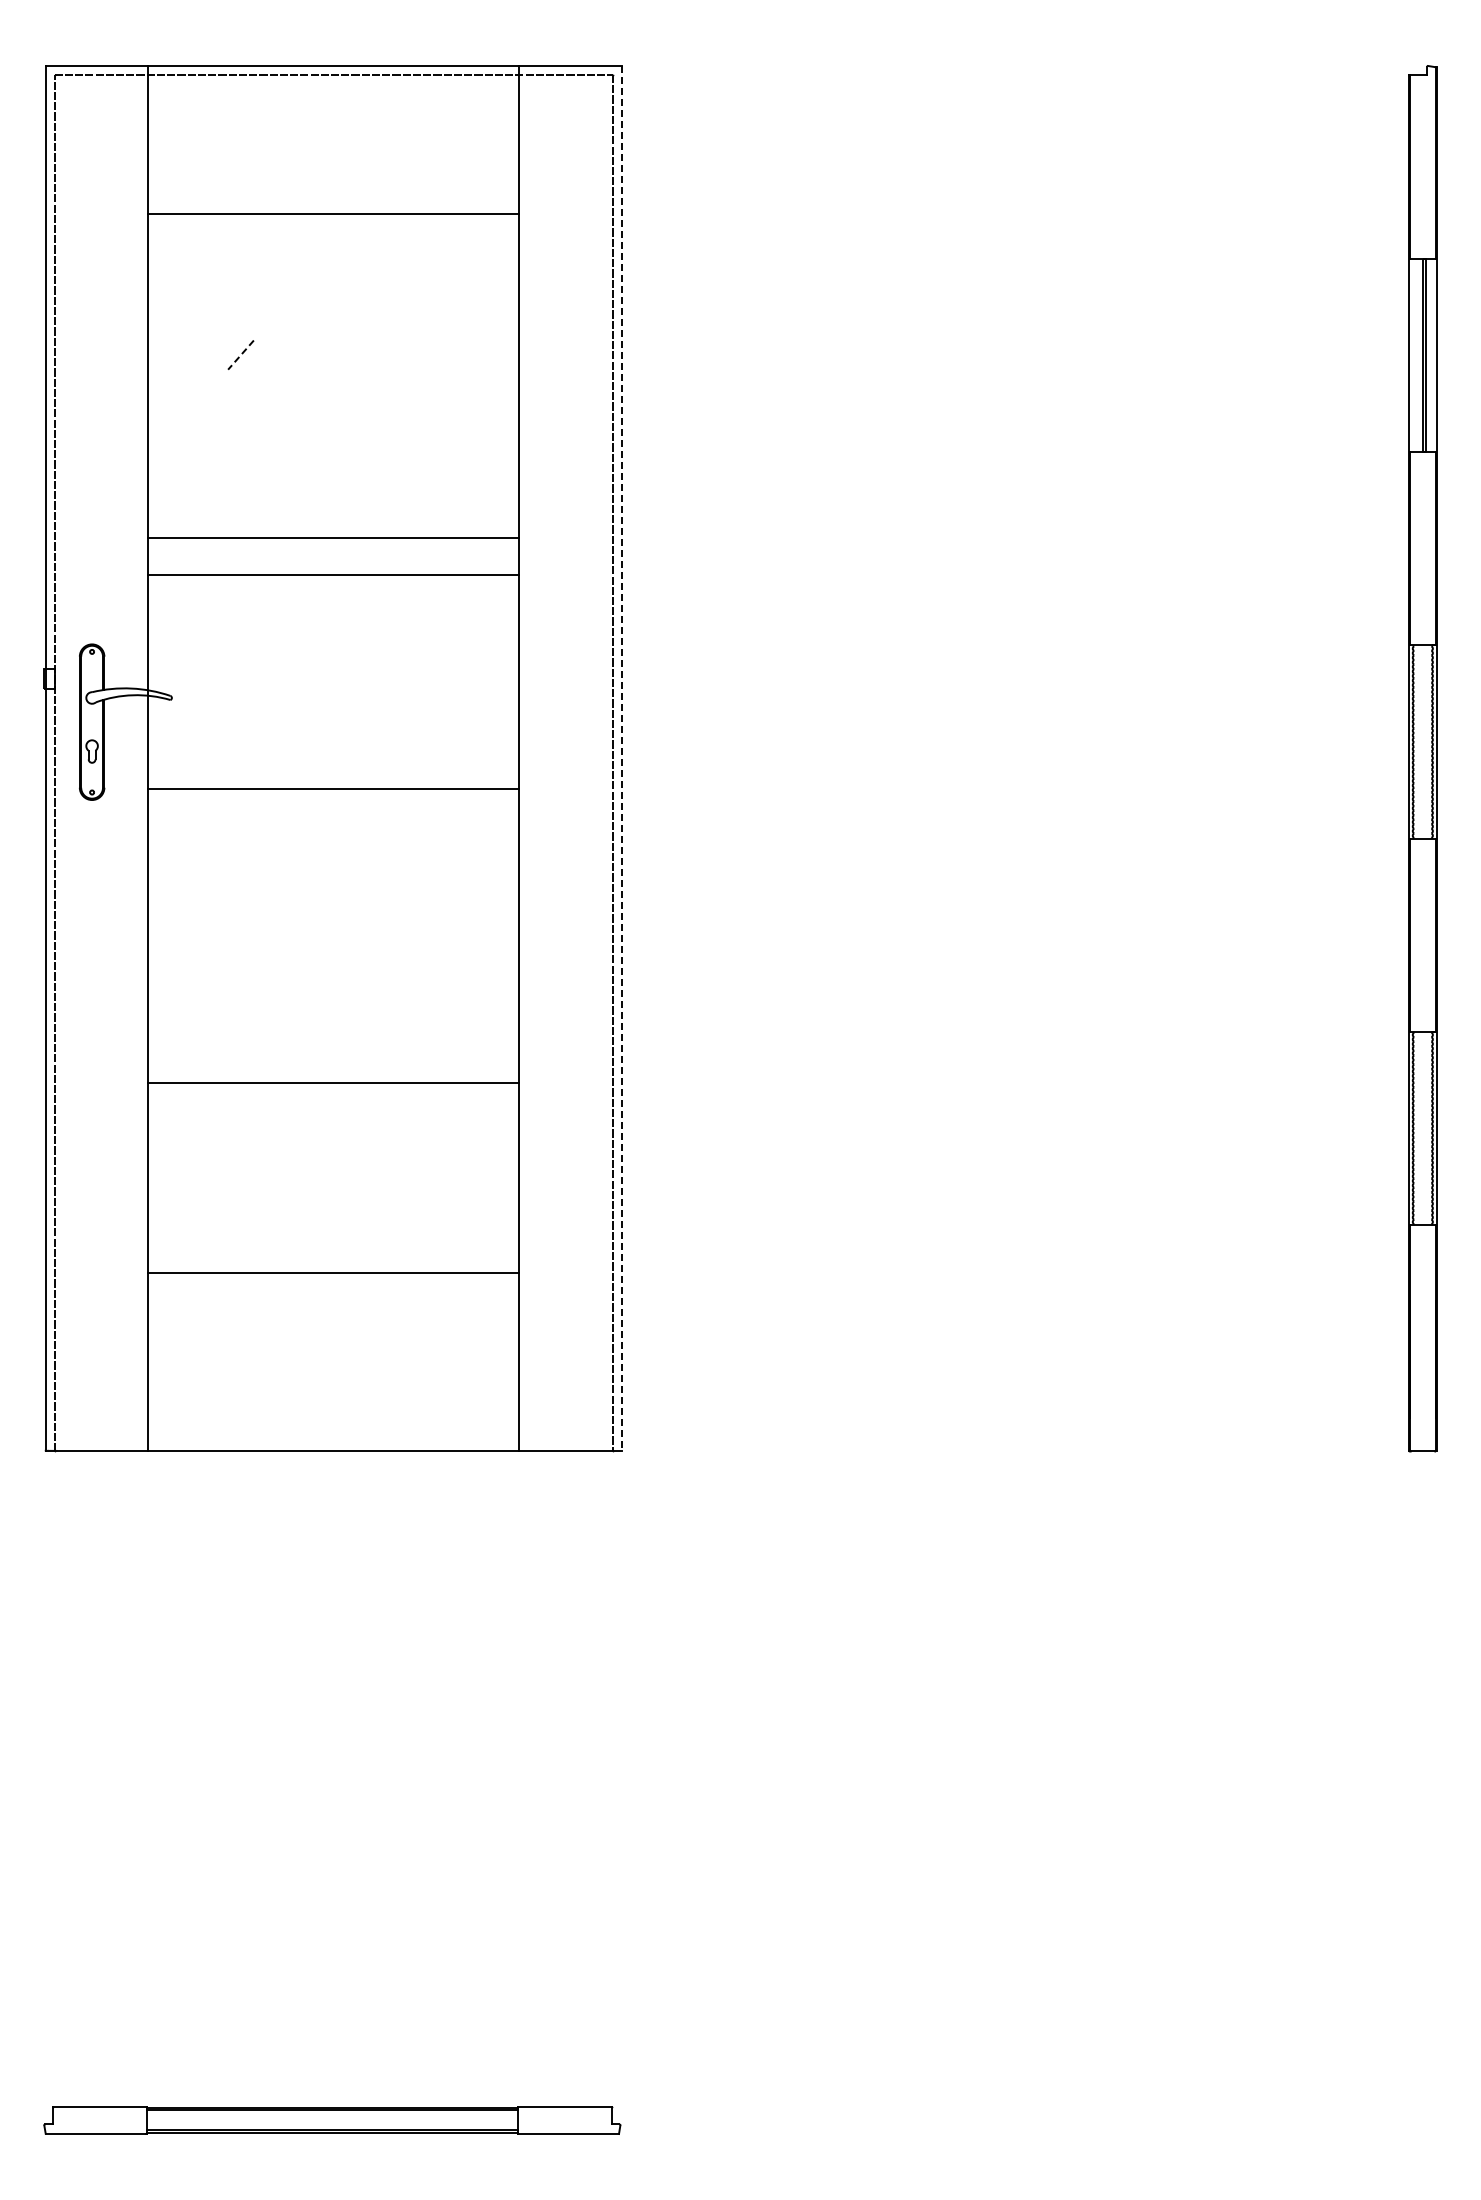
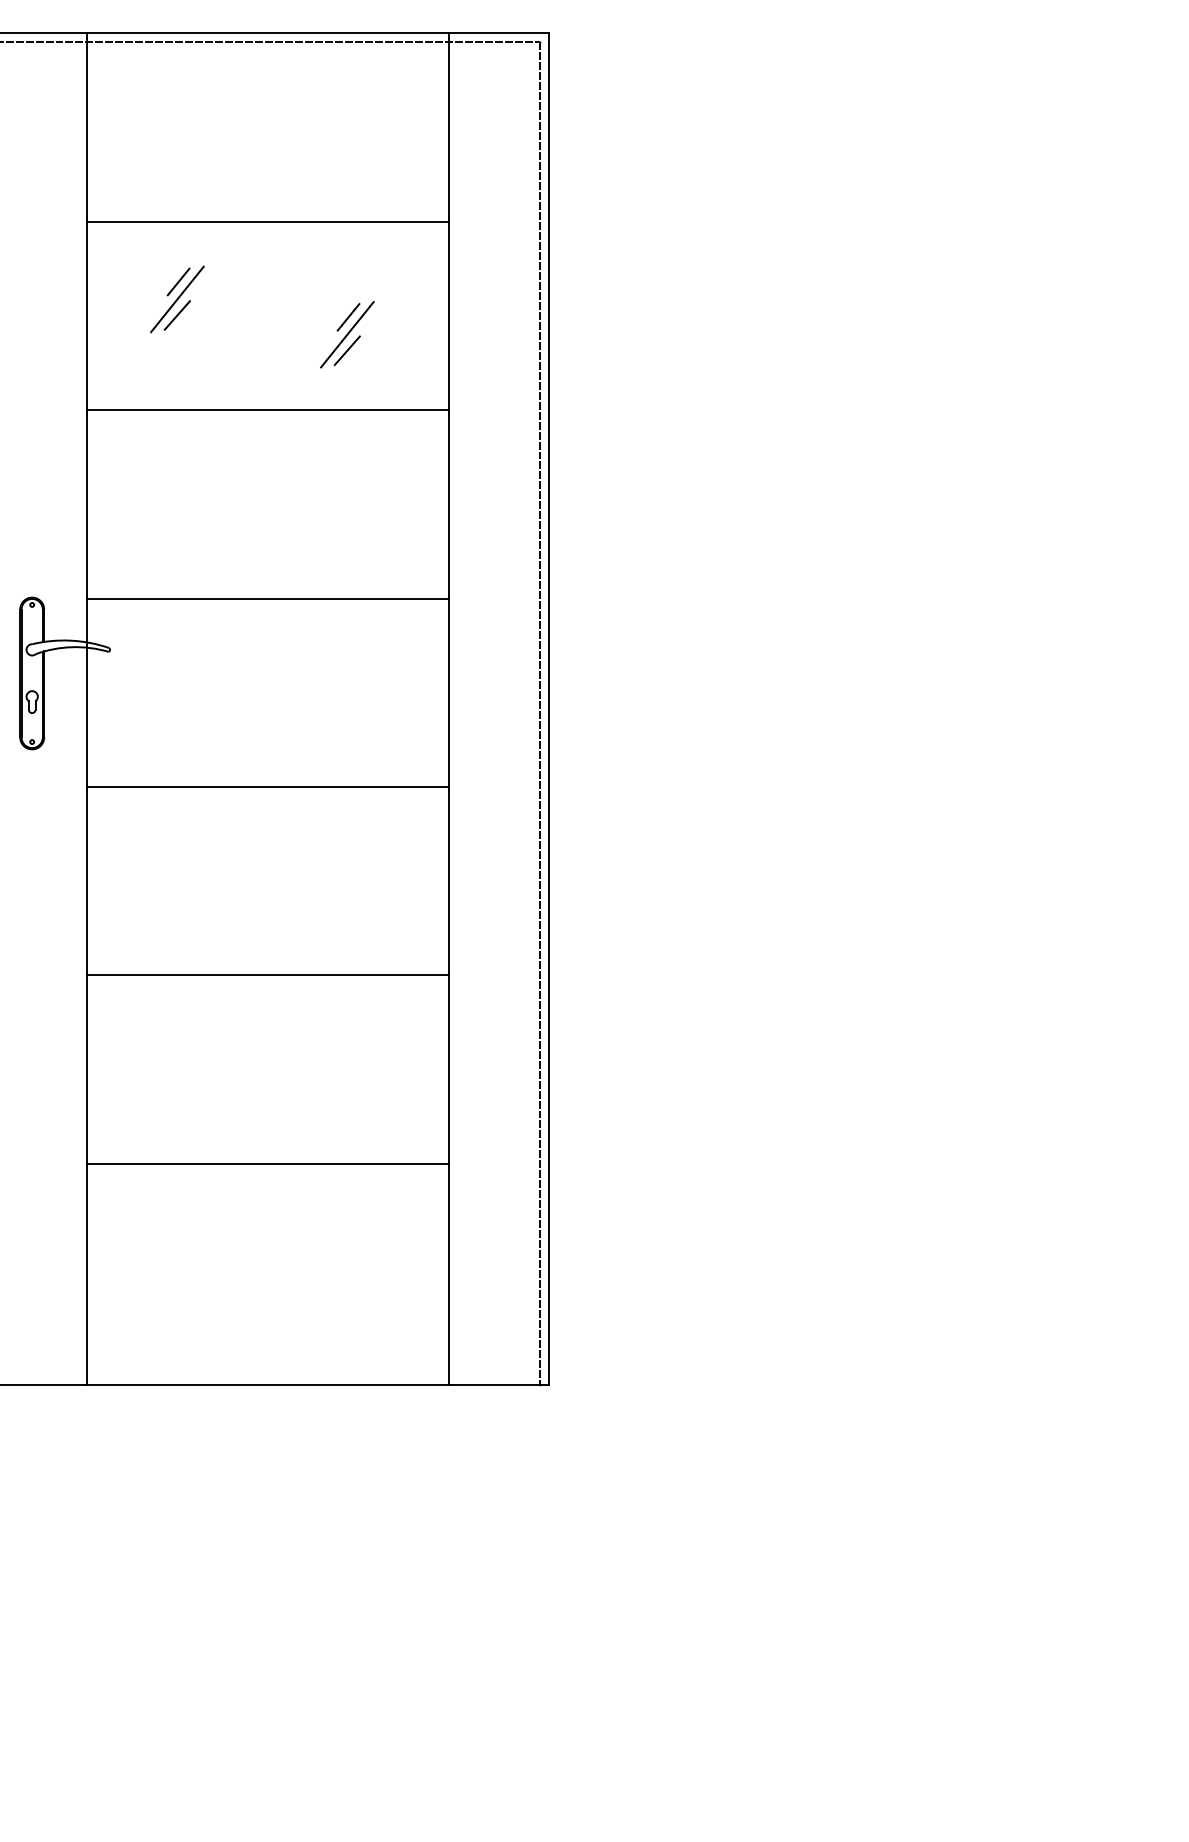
line: (333, 214) -> (267, 222), moved
line: (242, 320) -> (178, 281), added
line: (241, 338) -> (177, 299), added
line: (240, 355) -> (176, 315), dashed -> solid
line: (416, 356) -> (348, 316), added
line: (415, 374) -> (347, 334), added
line: (415, 390) -> (347, 349), added
line: (333, 538) -> (267, 410), moved
line: (333, 575) -> (267, 598), moved
line: (621, 758) -> (548, 708), dashed -> solid
line: (333, 788) -> (267, 786), moved
line: (333, 1082) -> (267, 975), moved
line: (333, 1272) -> (267, 1163), moved

